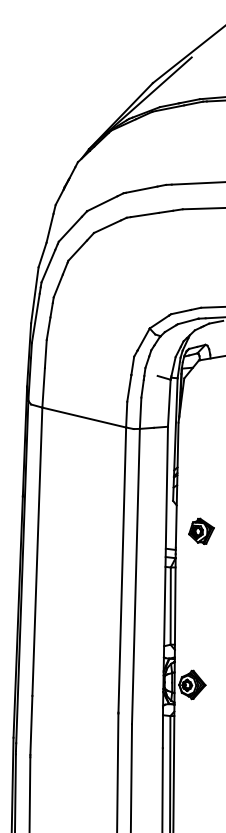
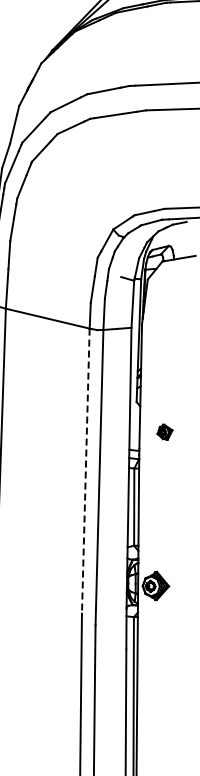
part: (201, 530) -> (165, 431), size x0.6
line: (122, 570) -> (86, 471), solid -> dashed

